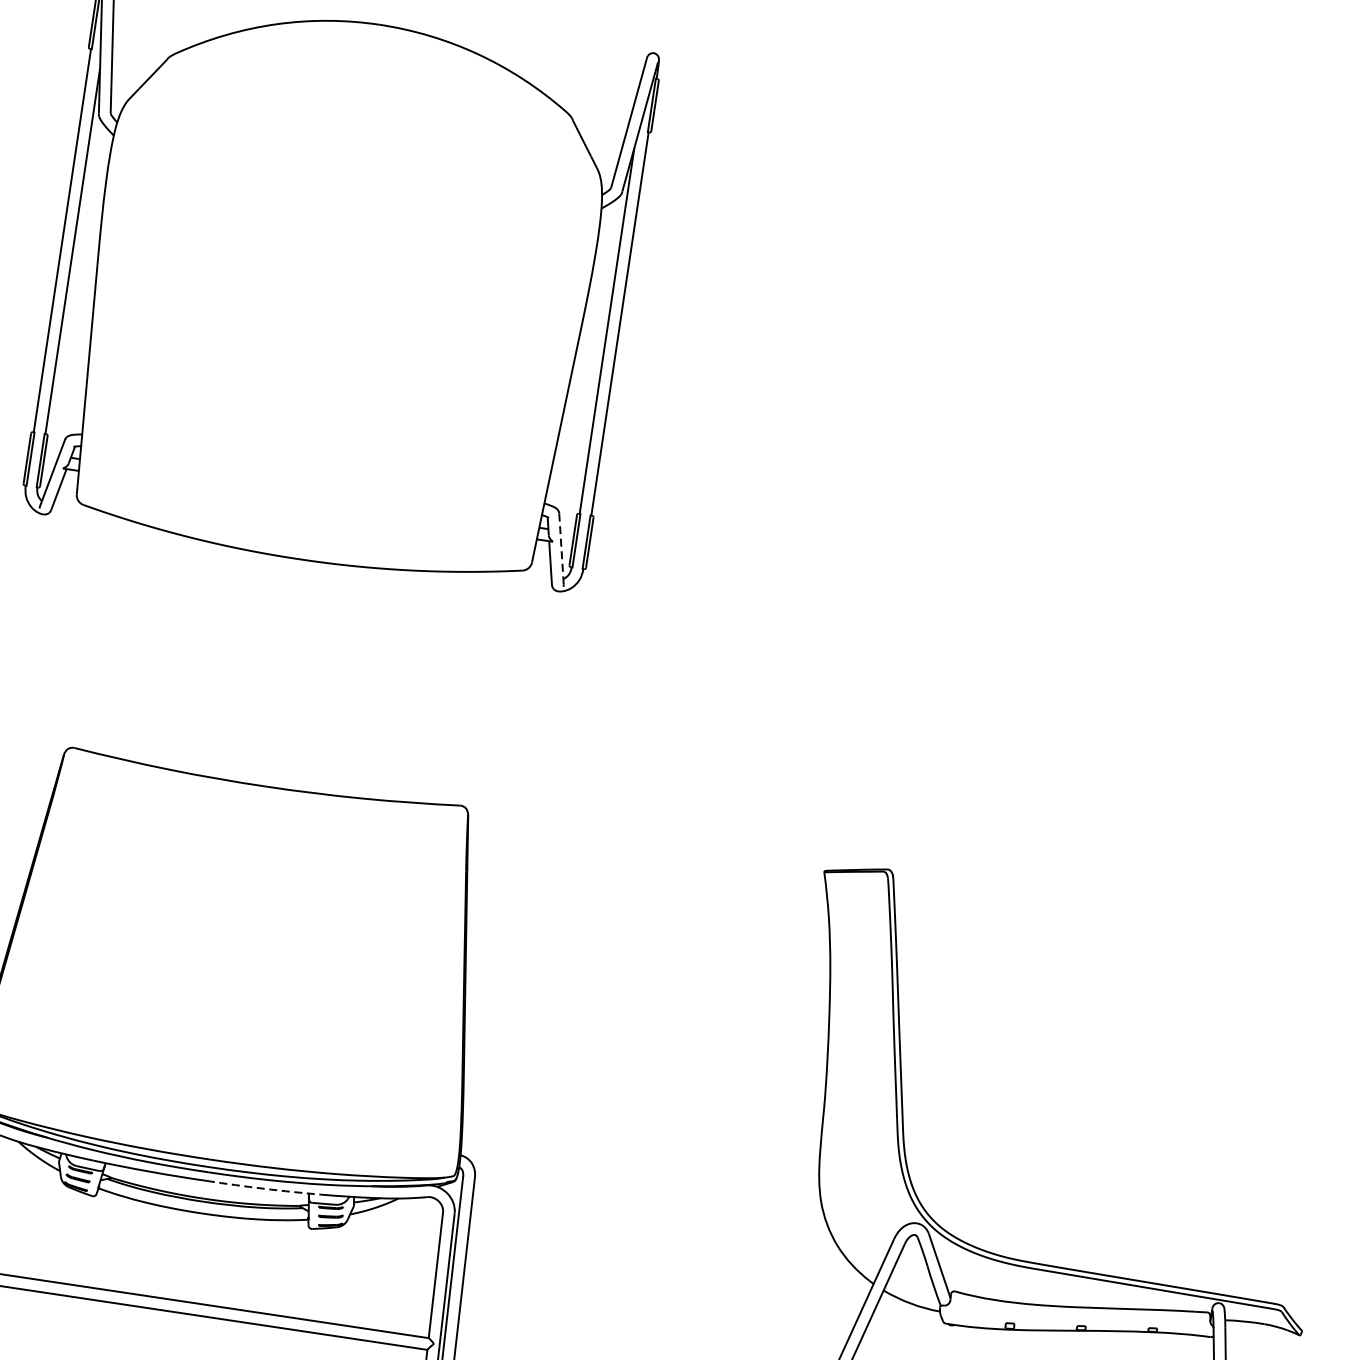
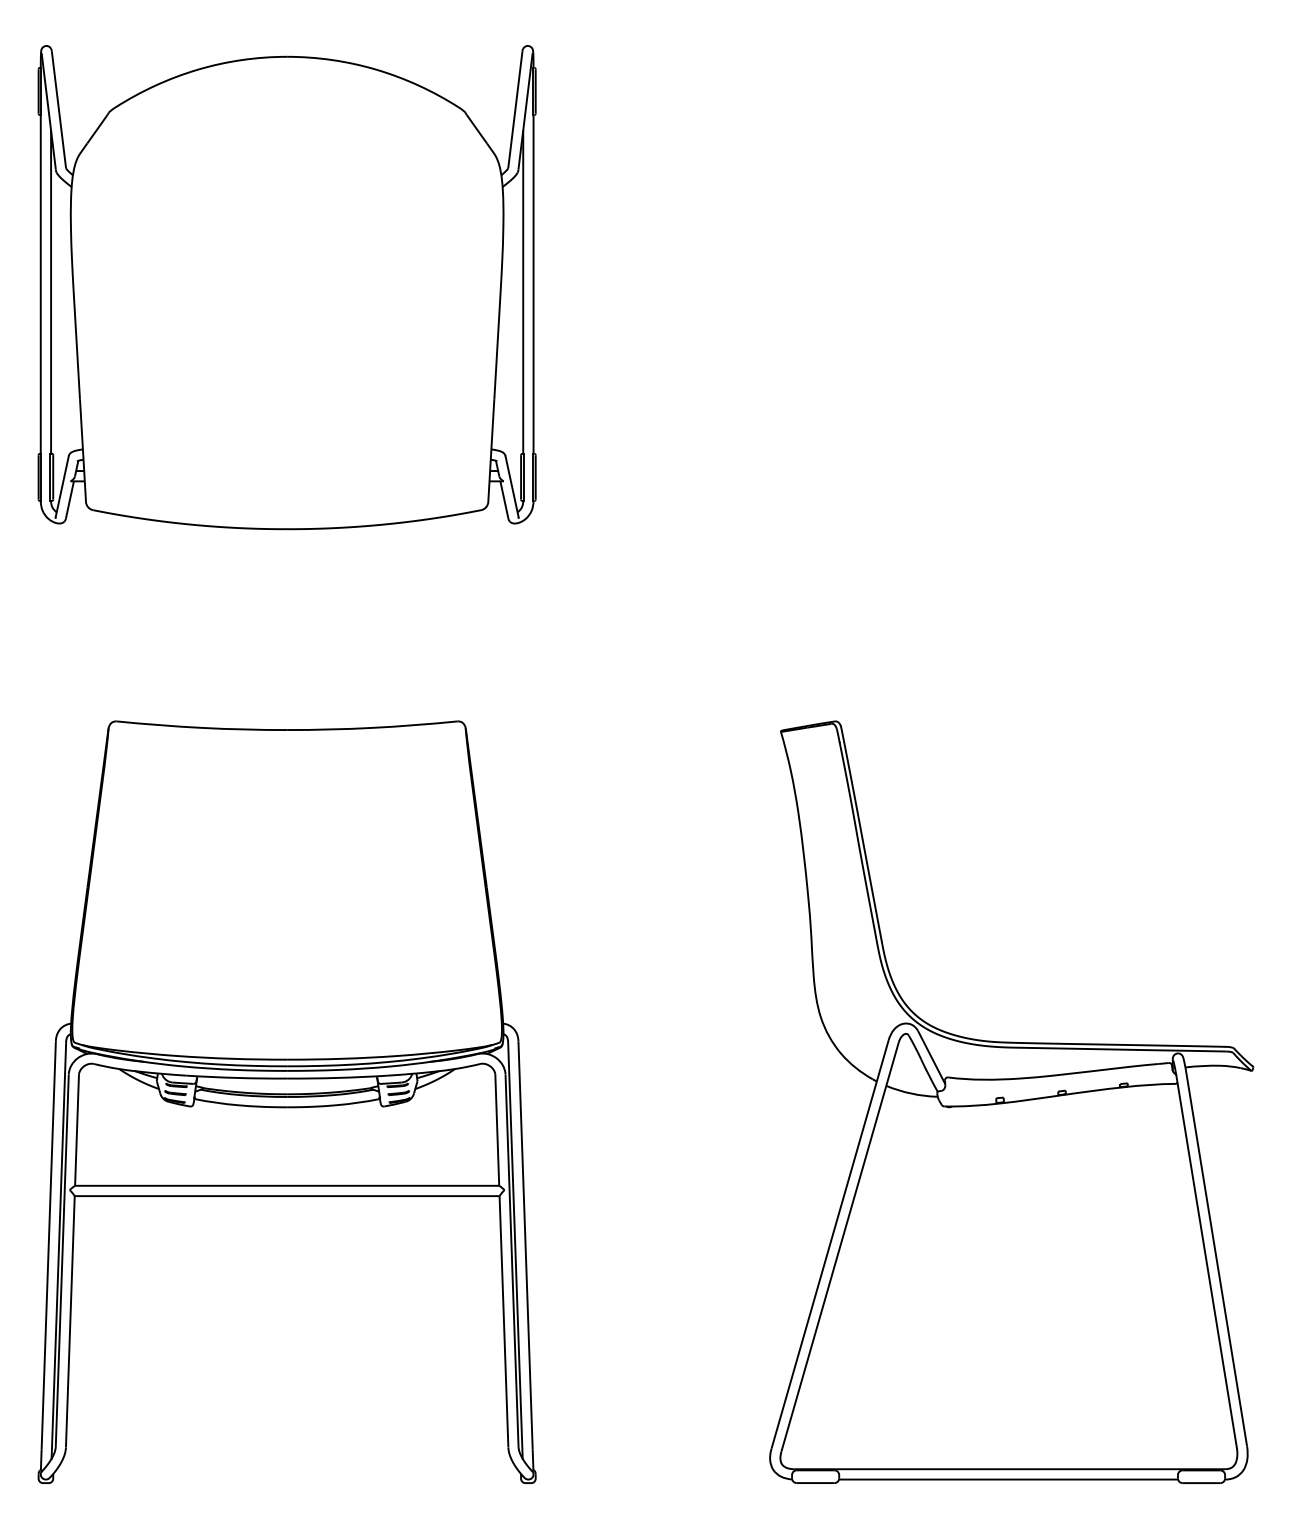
line: (562, 549) -> (512, 486), dashed -> solid
arc: (264, 1188) -> (337, 1077), dashed -> solid

